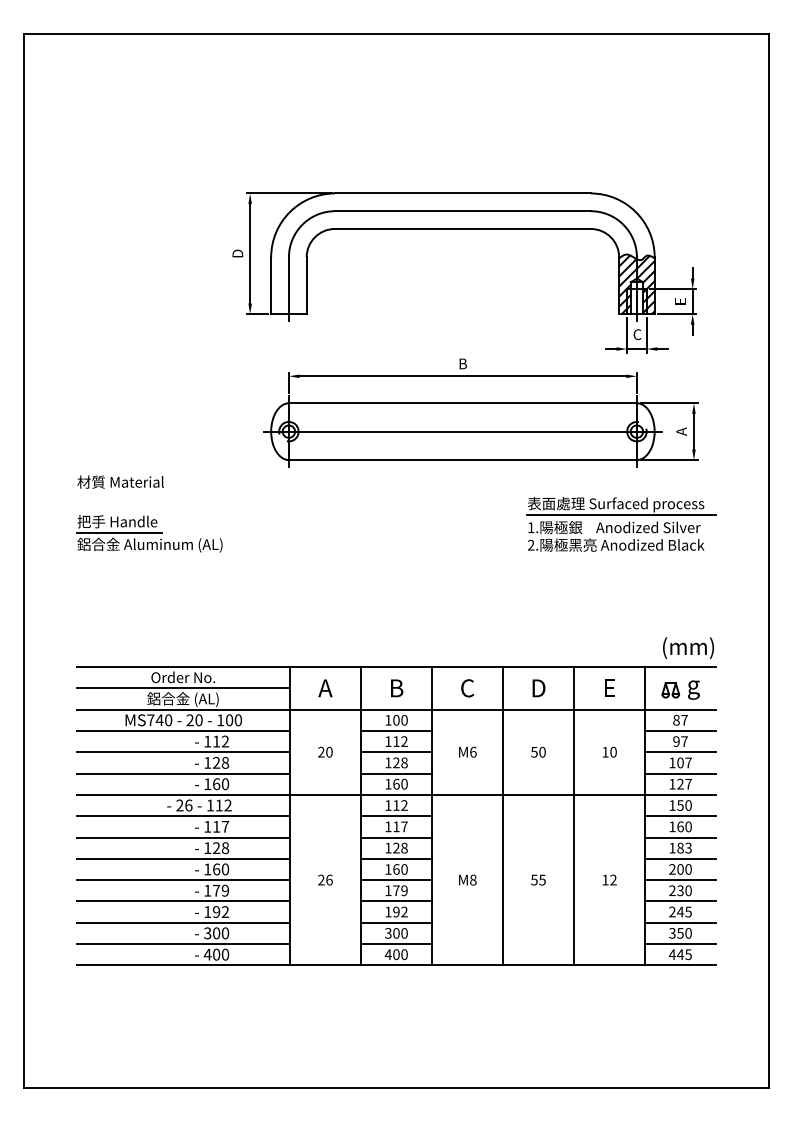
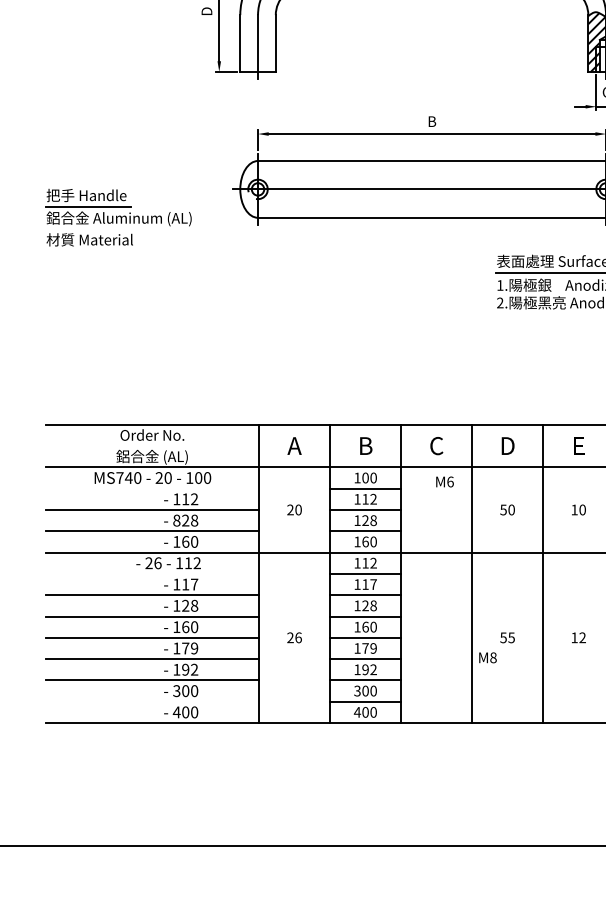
part: (149, 533) -> (118, 207), moved
line: (182, 688) -> (151, 446), removed
line: (182, 730) -> (151, 488), removed
text: (467, 751) -> (444, 481), moved
text: (207, 762) -> (176, 520), 128 -> 828
line: (182, 816) -> (151, 574), removed
text: (467, 879) -> (487, 657), moved
line: (182, 944) -> (151, 702), removed

